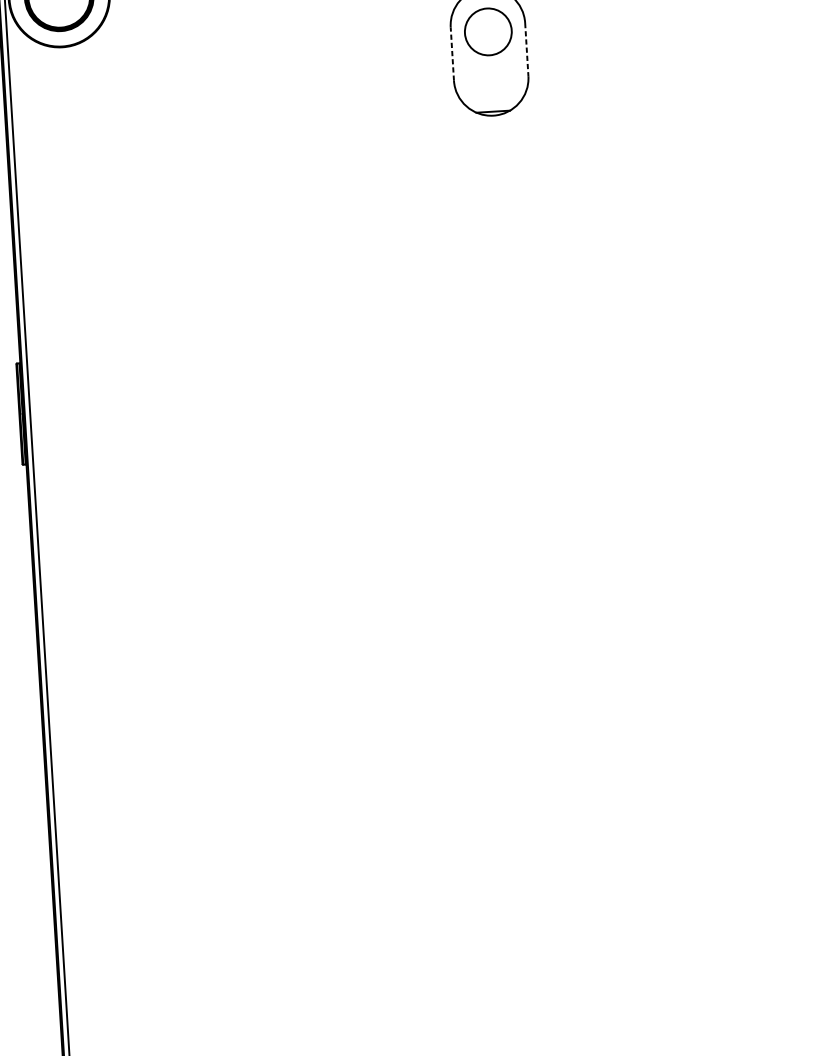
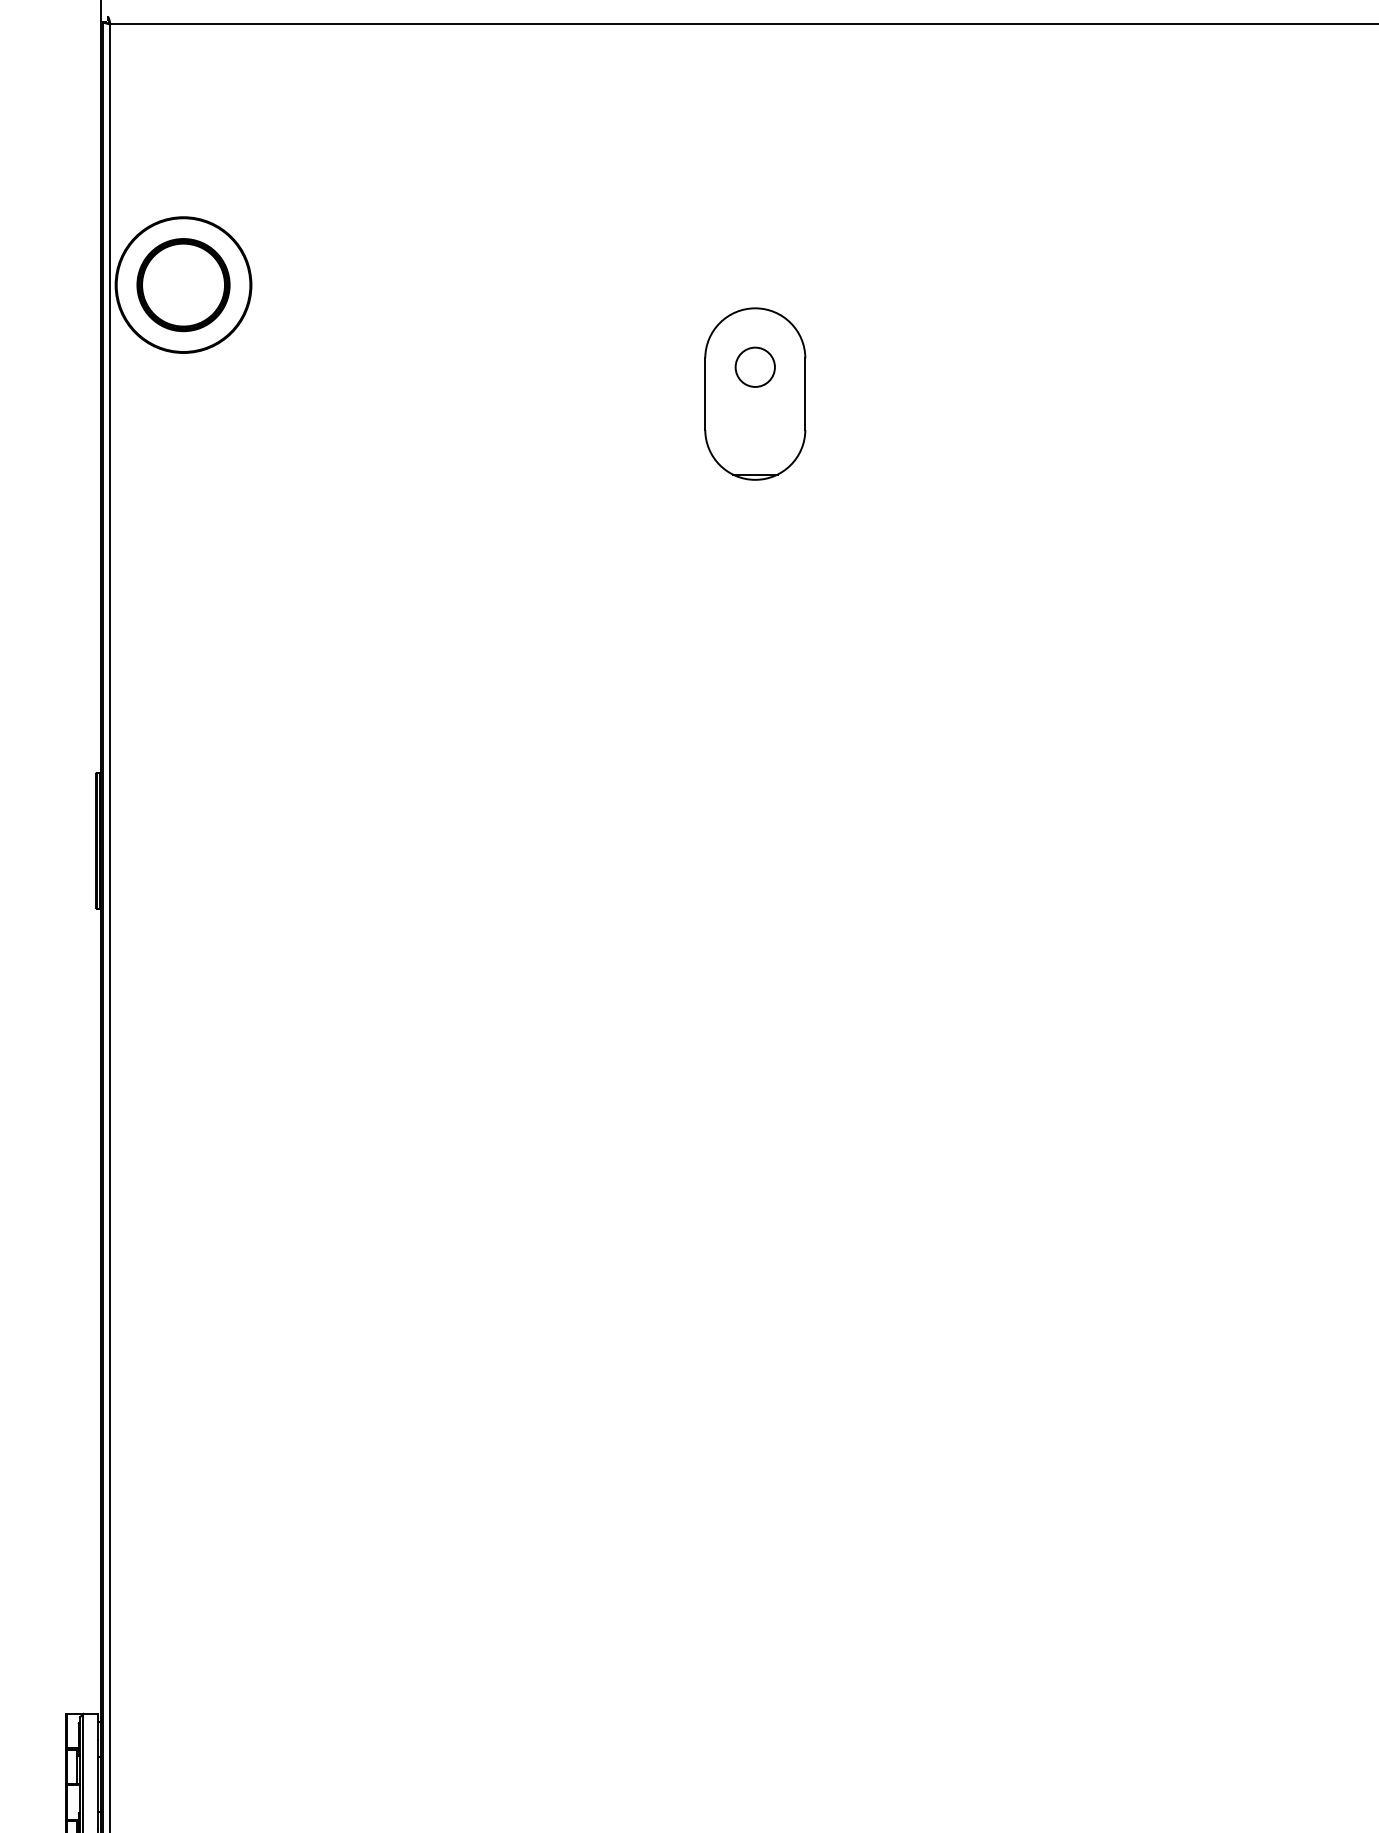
circle: (487, 31) -> (754, 366), size x0.62
line: (526, 49) -> (805, 394), dashed -> solid
line: (452, 54) -> (705, 394), dashed -> solid

